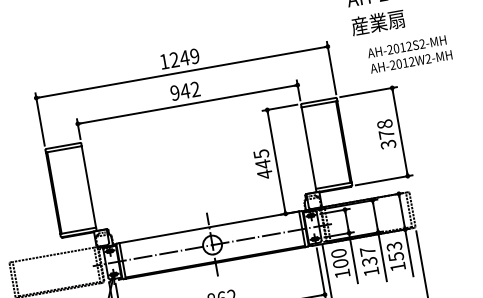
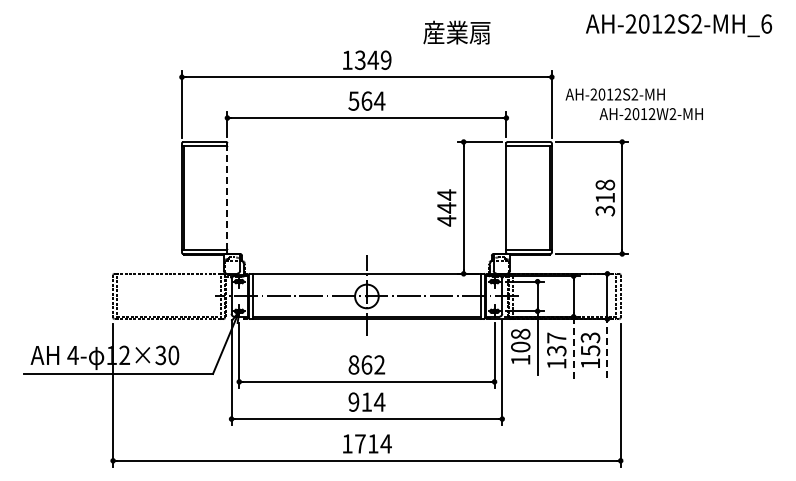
text: (377, 22) -> (456, 32), moved
text: (406, 46) -> (614, 94), moved
text: (173, 60) -> (359, 60), 1249 -> 1349
text: (184, 90) -> (366, 100), 942 -> 564
text: (385, 134) -> (604, 197), 378 -> 318
text: (261, 153) -> (446, 194), 445 -> 444
line: (89, 187) -> (227, 198), solid -> dashed
text: (338, 252) -> (520, 333), 100 -> 108
line: (409, 252) -> (607, 348), solid -> dashed
line: (382, 256) -> (573, 347), solid -> dashed

